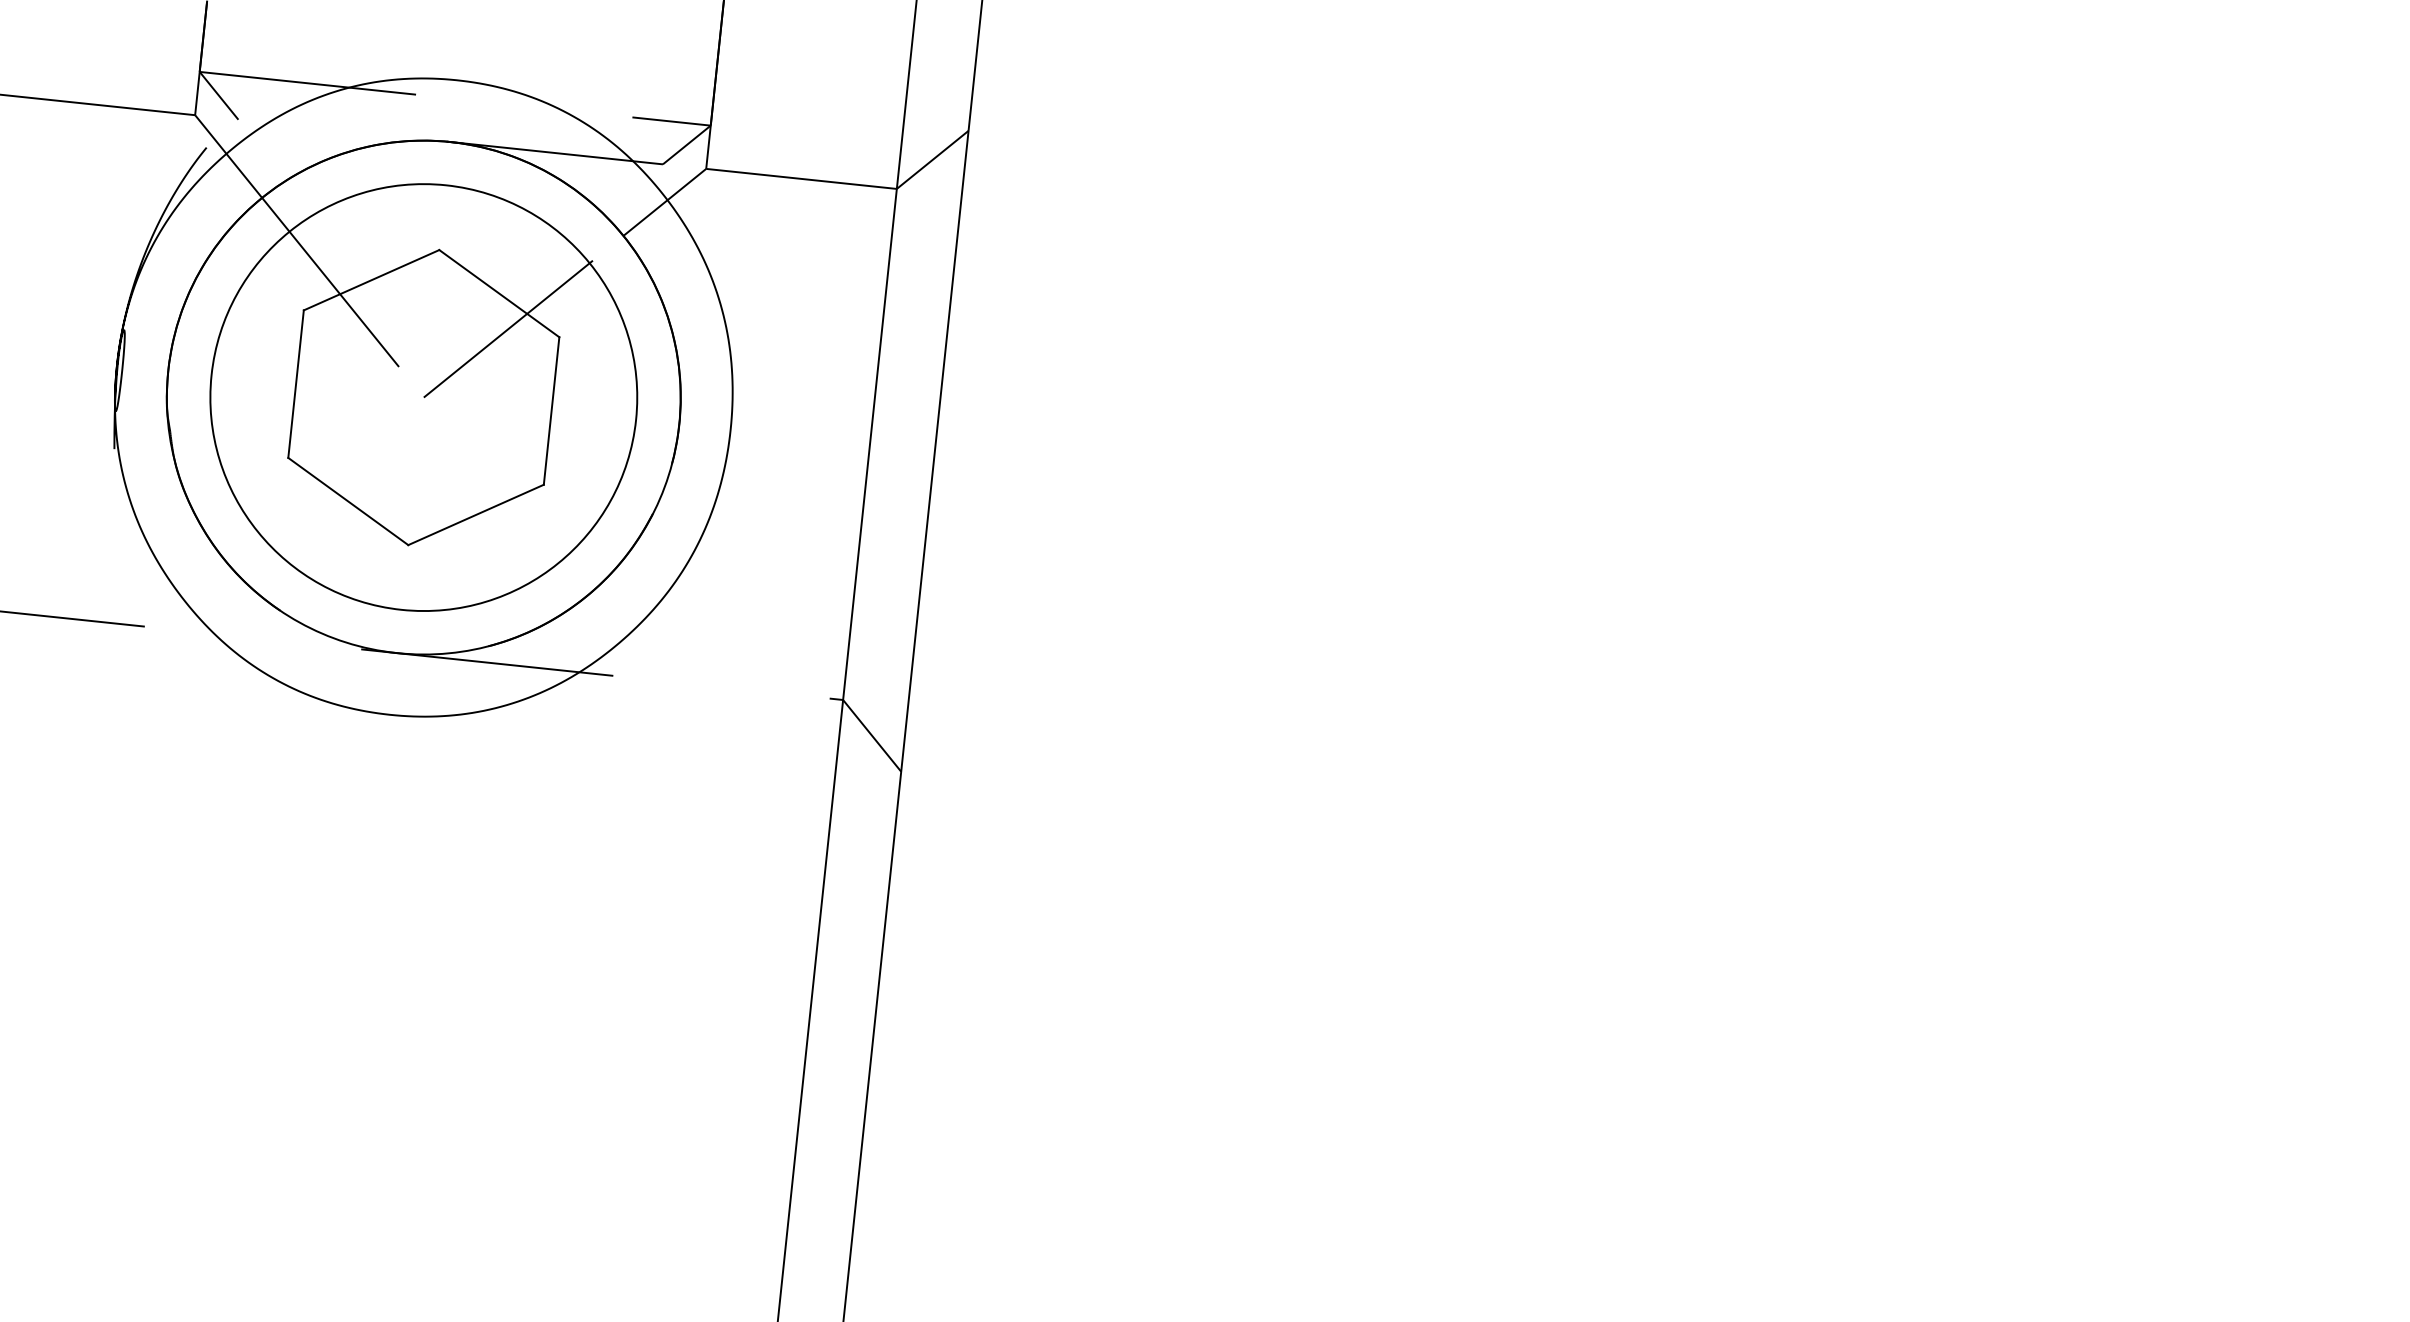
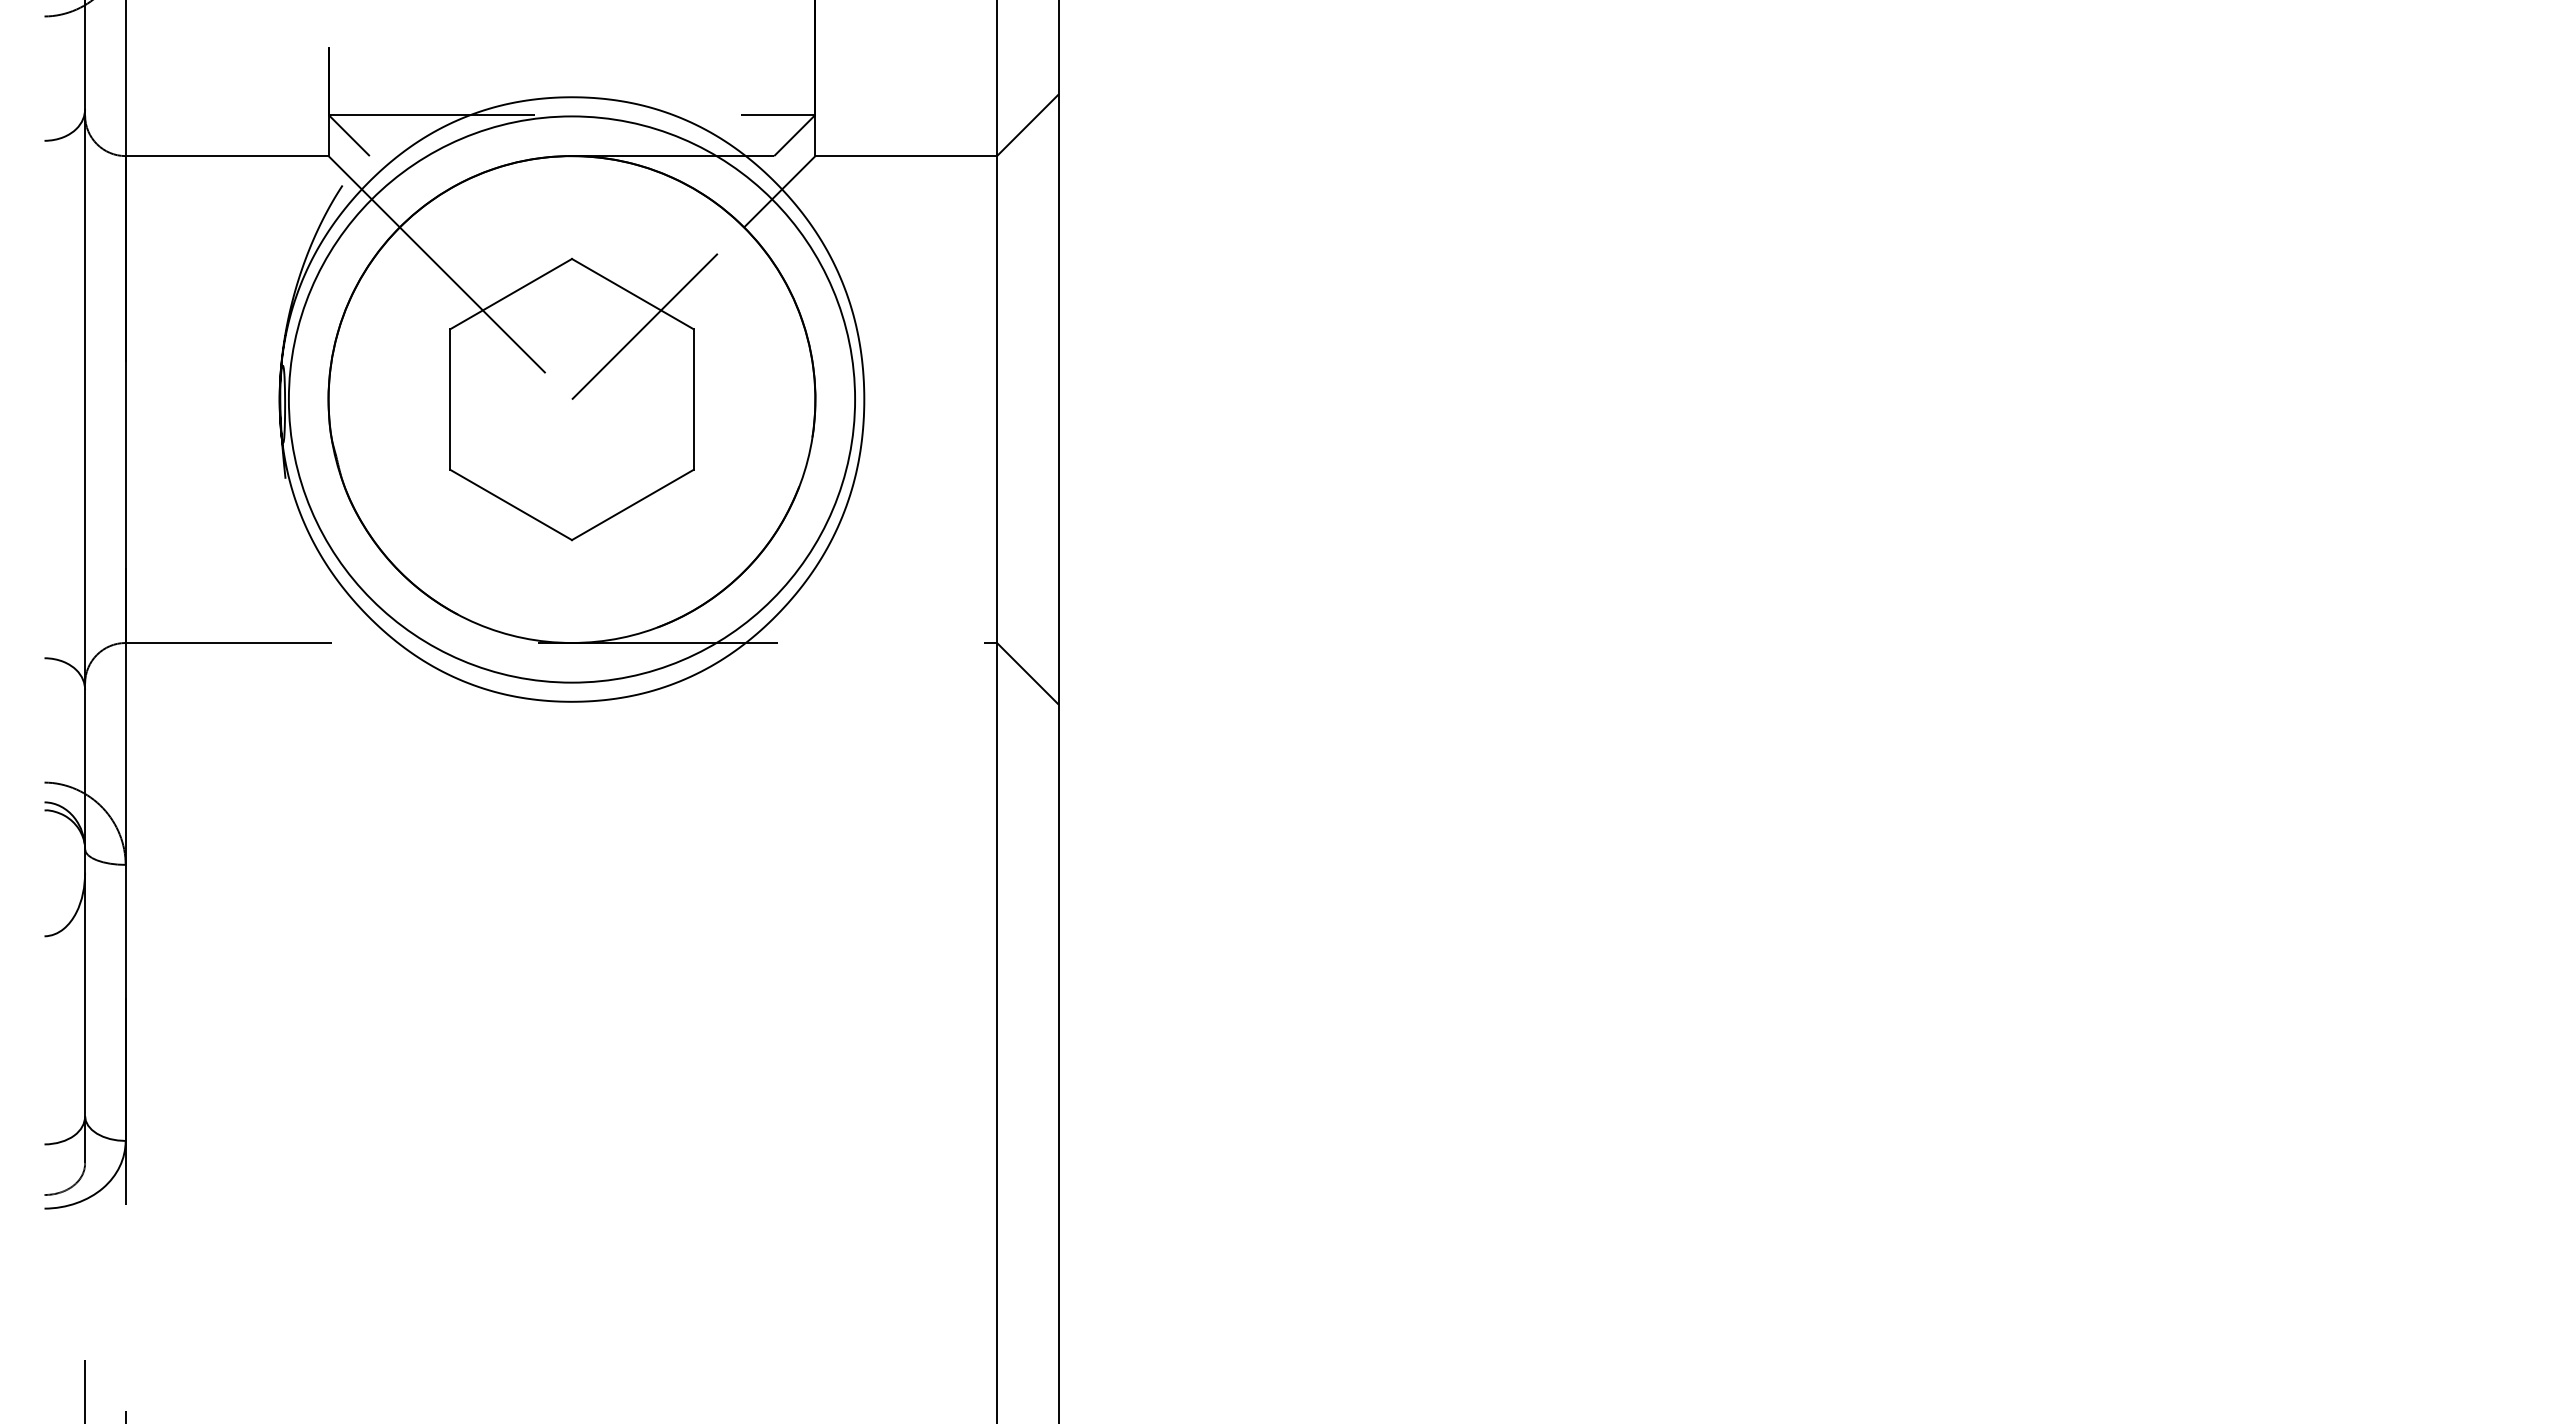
circle: (423, 397) -> (571, 399), size x1.4

